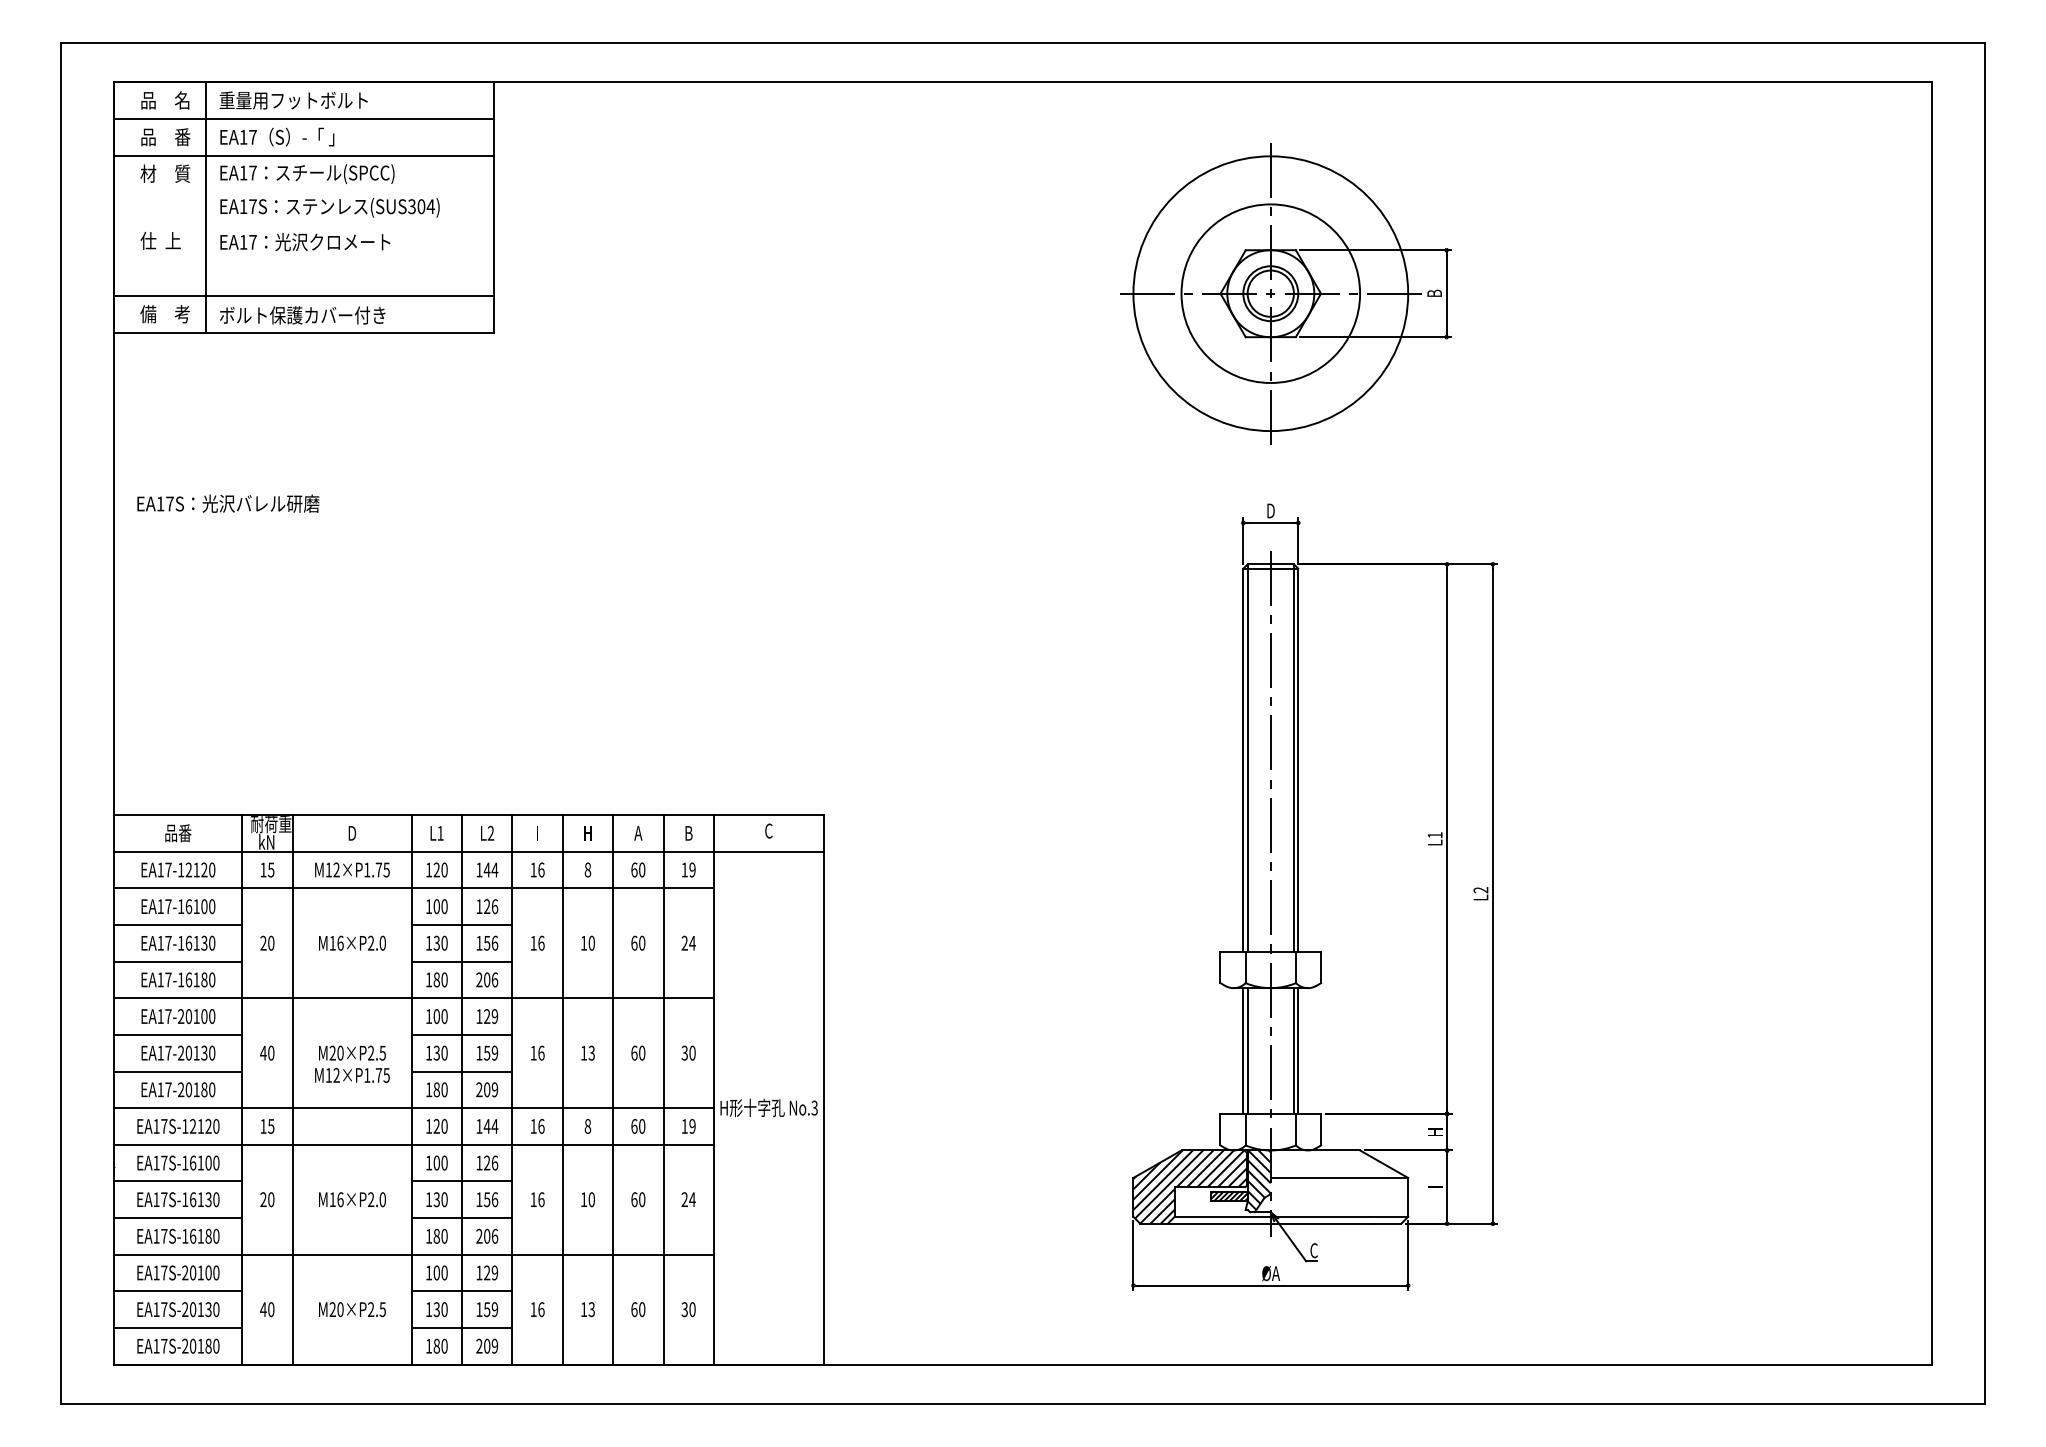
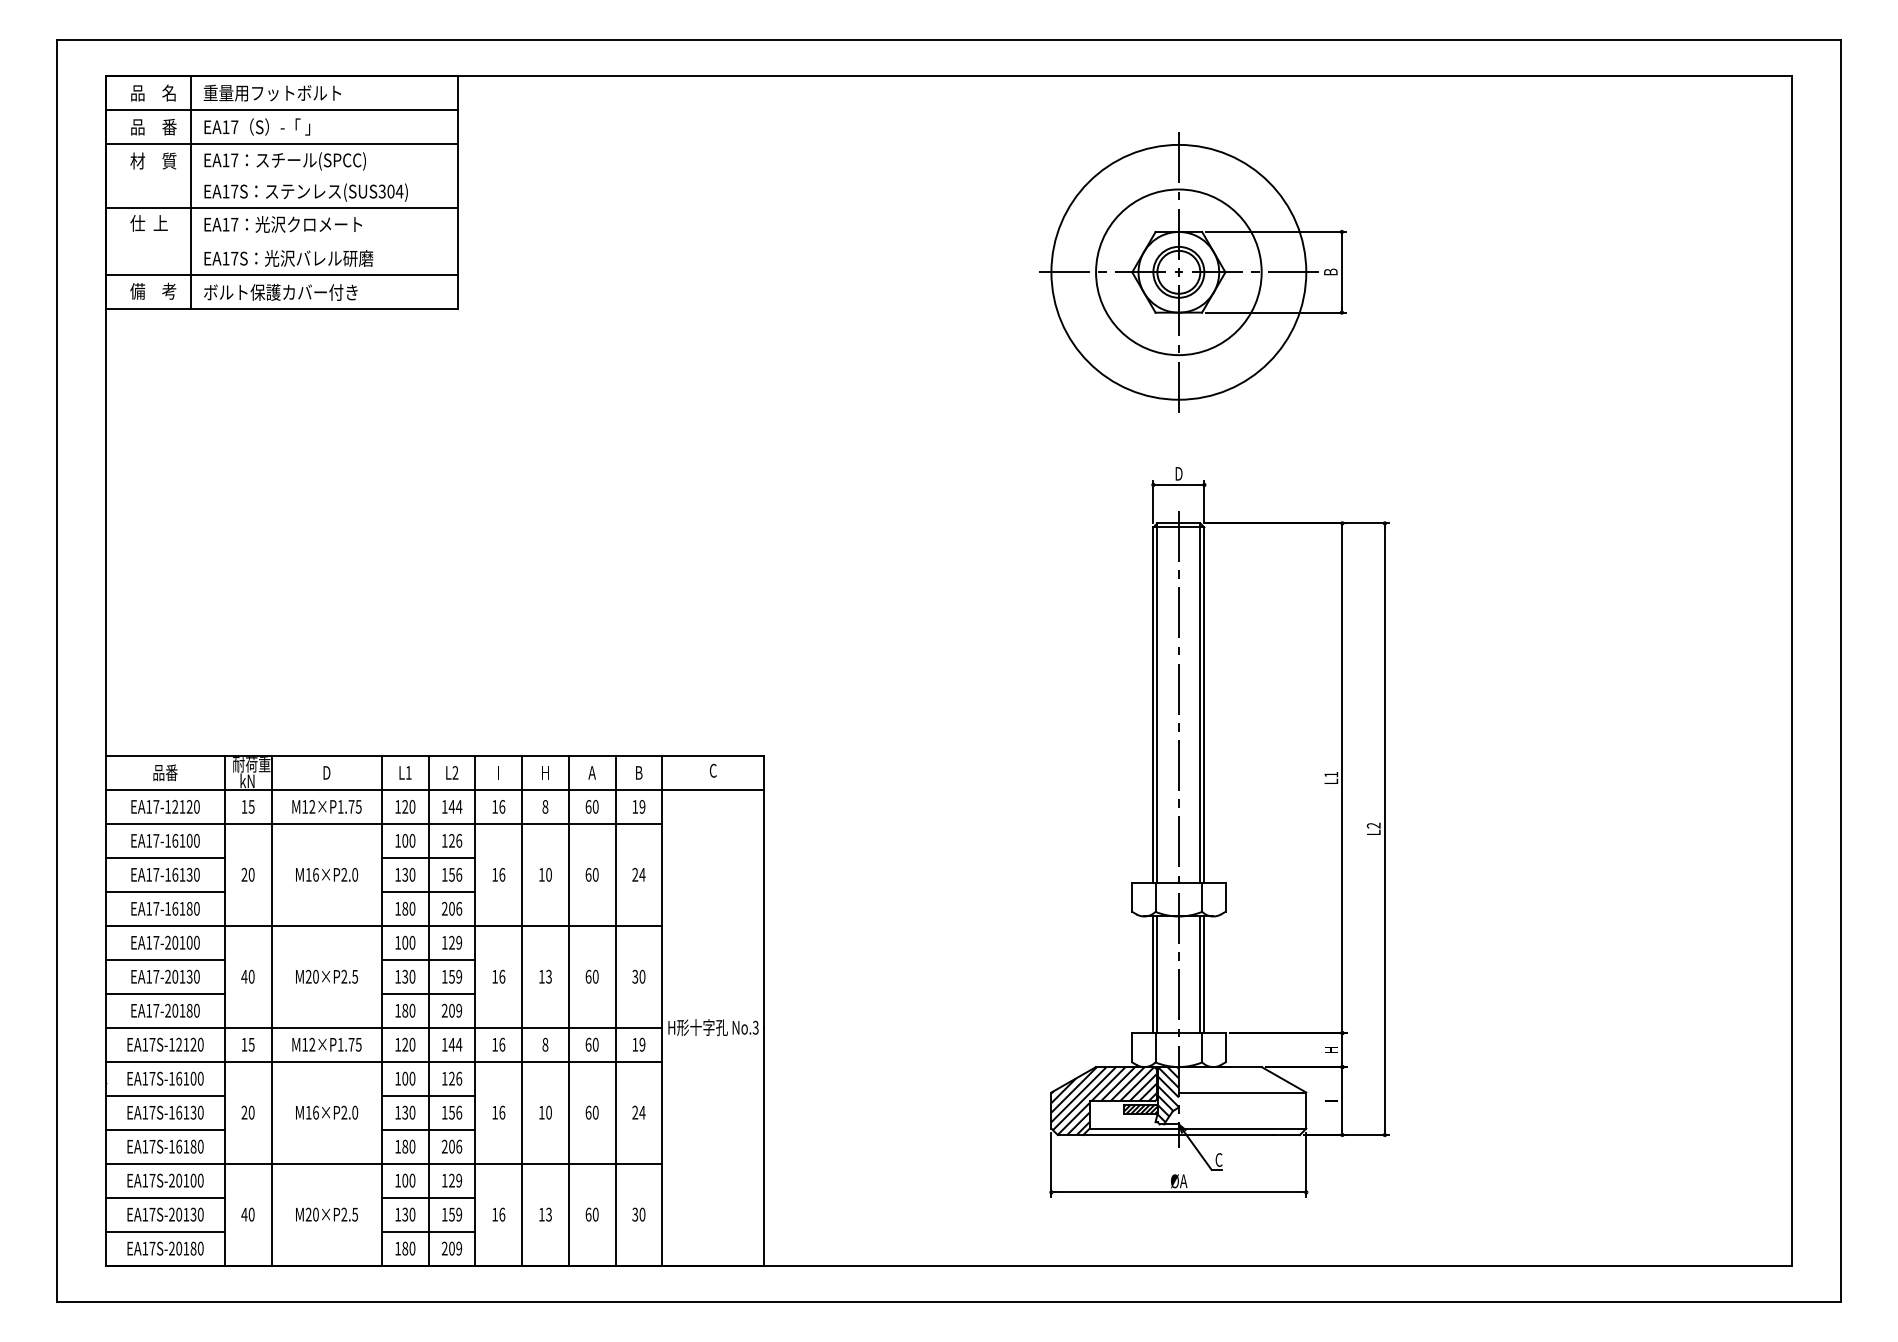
line: (304, 224) -> (282, 208), added
text: (228, 503) -> (289, 258), moved
text: (352, 1075) -> (327, 1044), moved

